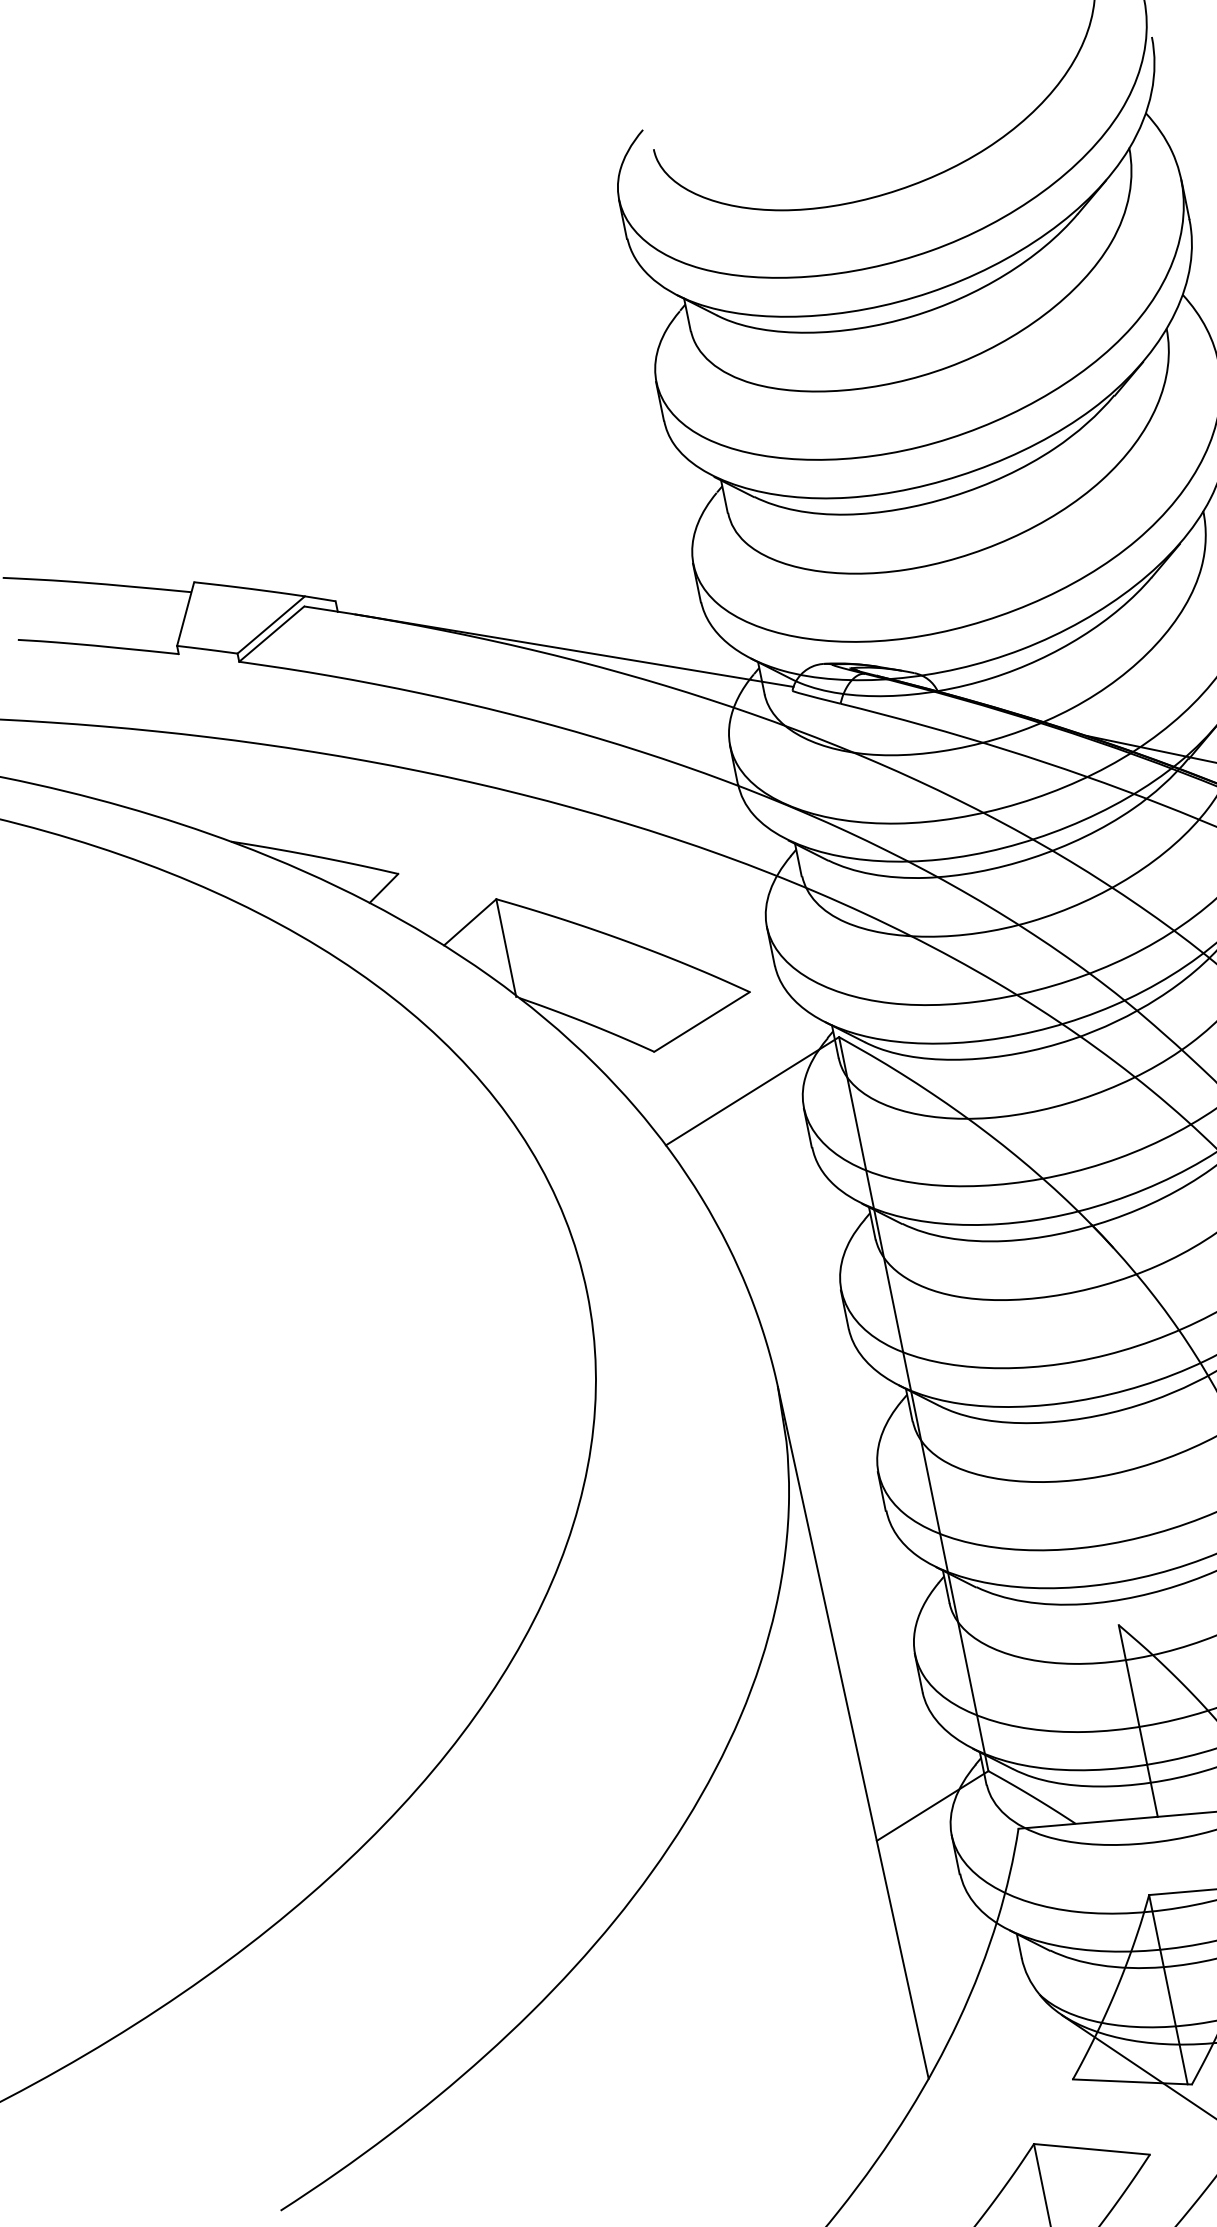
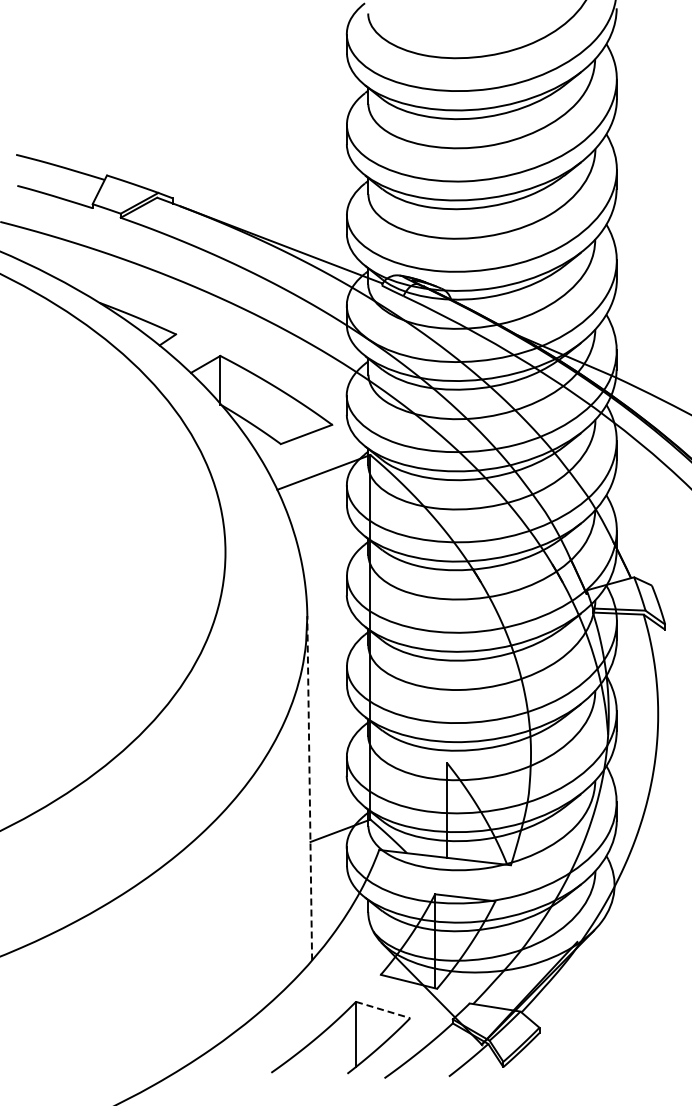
line: (852, 1731) -> (309, 787), solid -> dashed
line: (1092, 2150) -> (383, 1010), solid -> dashed

